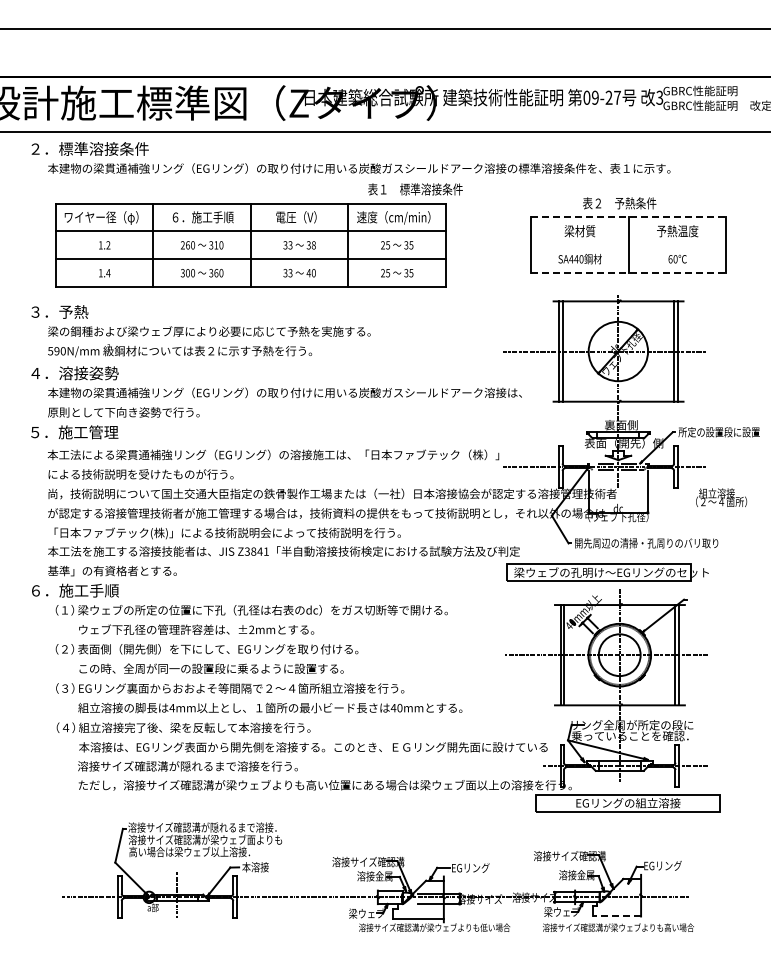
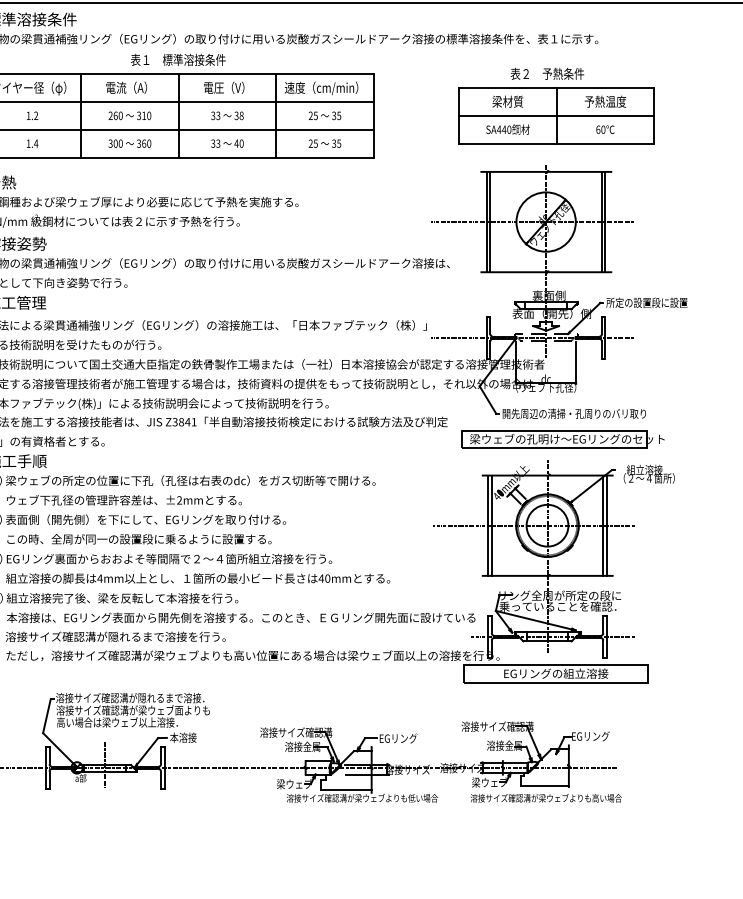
text: (415, 189) -> (178, 60), moved
text: (202, 217) -> (130, 88), ６．施工手順 -> 電流（A）
line: (628, 217) -> (556, 88), dashed -> solid
line: (628, 245) -> (556, 116), added
line: (628, 273) -> (556, 144), dashed -> solid
text: (721, 497) -> (649, 474), moved
part: (607, 572) -> (563, 439), moved
line: (617, 915) -> (545, 786), dashed -> solid

